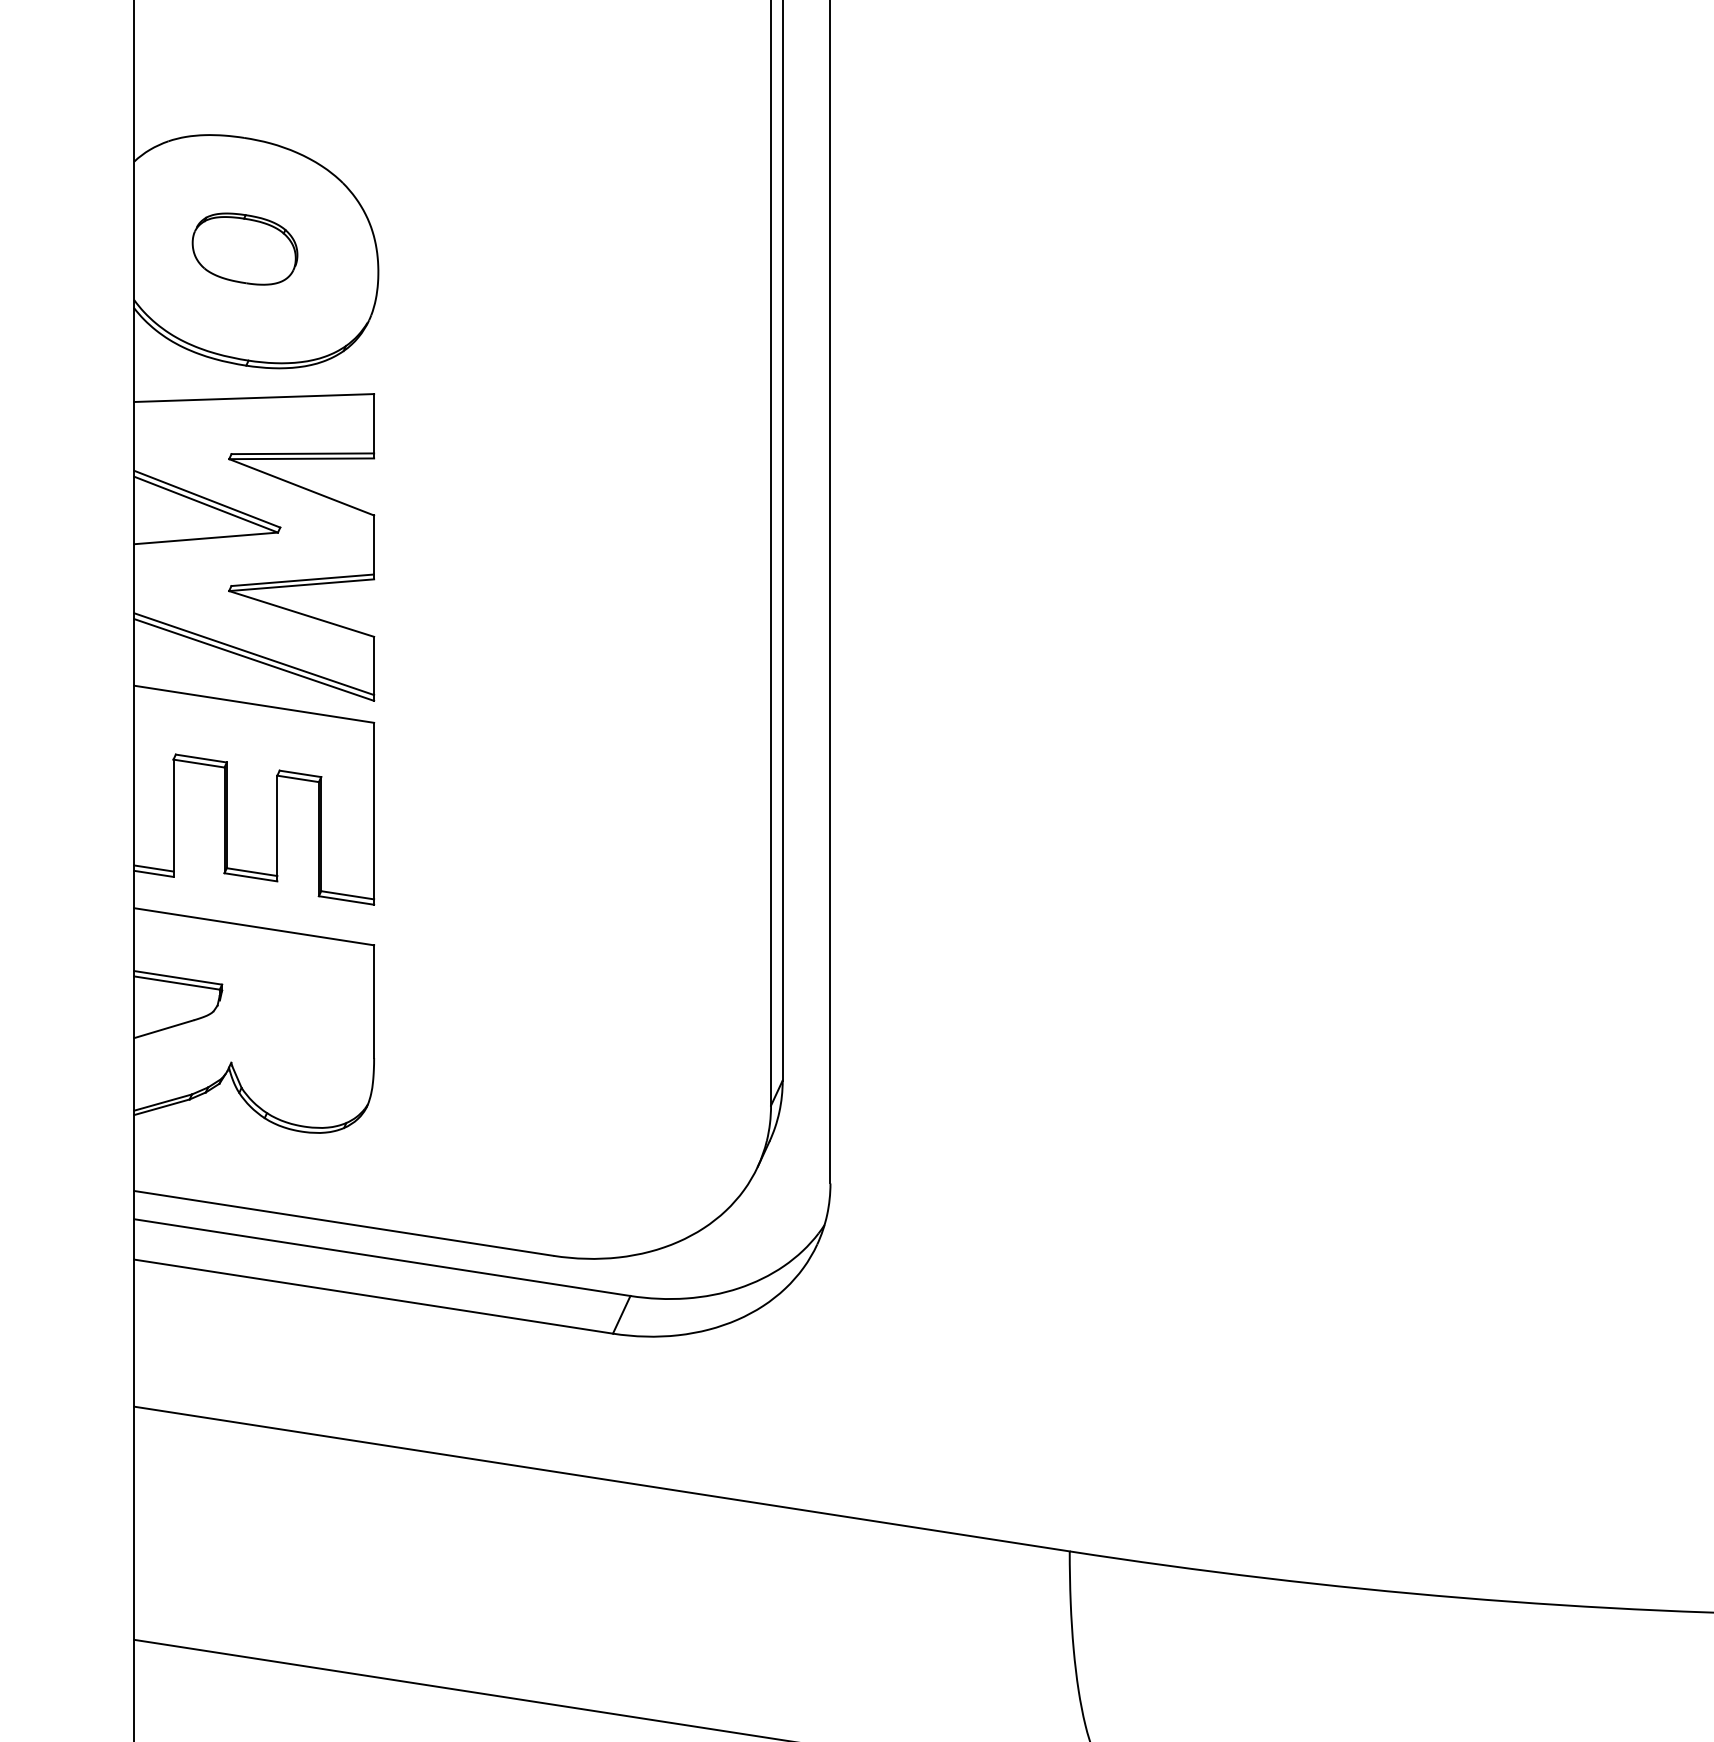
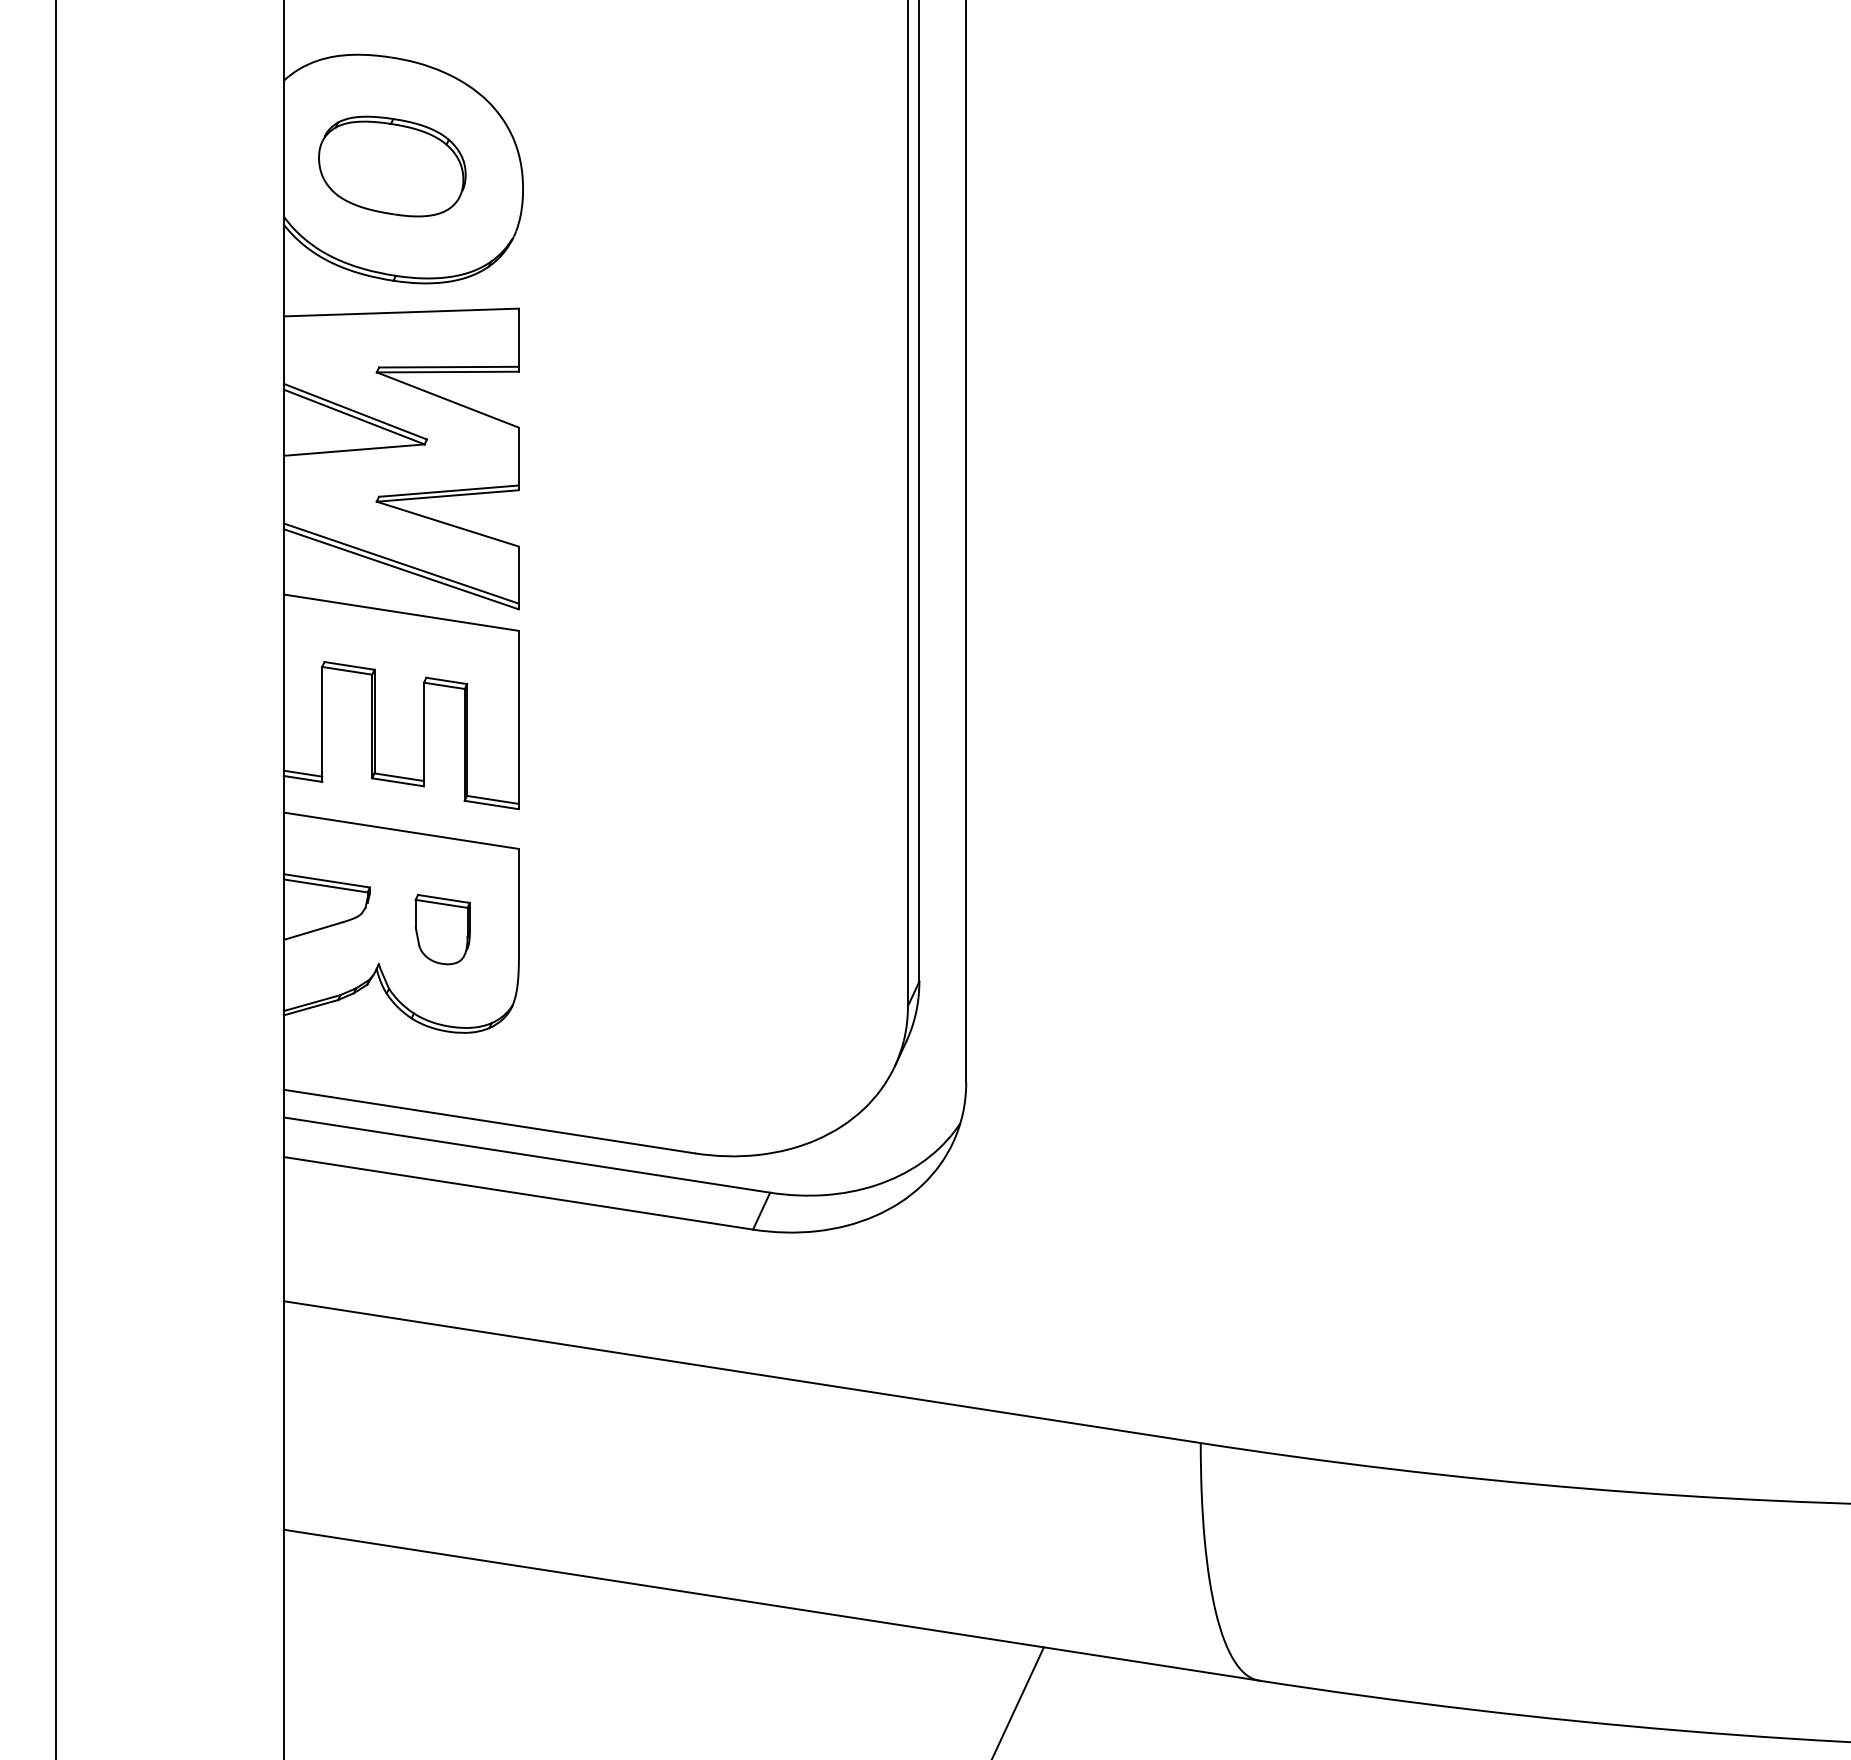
part: (245, 249) -> (392, 166), size x1.43
part: (296, 1027) -> (442, 929), added

